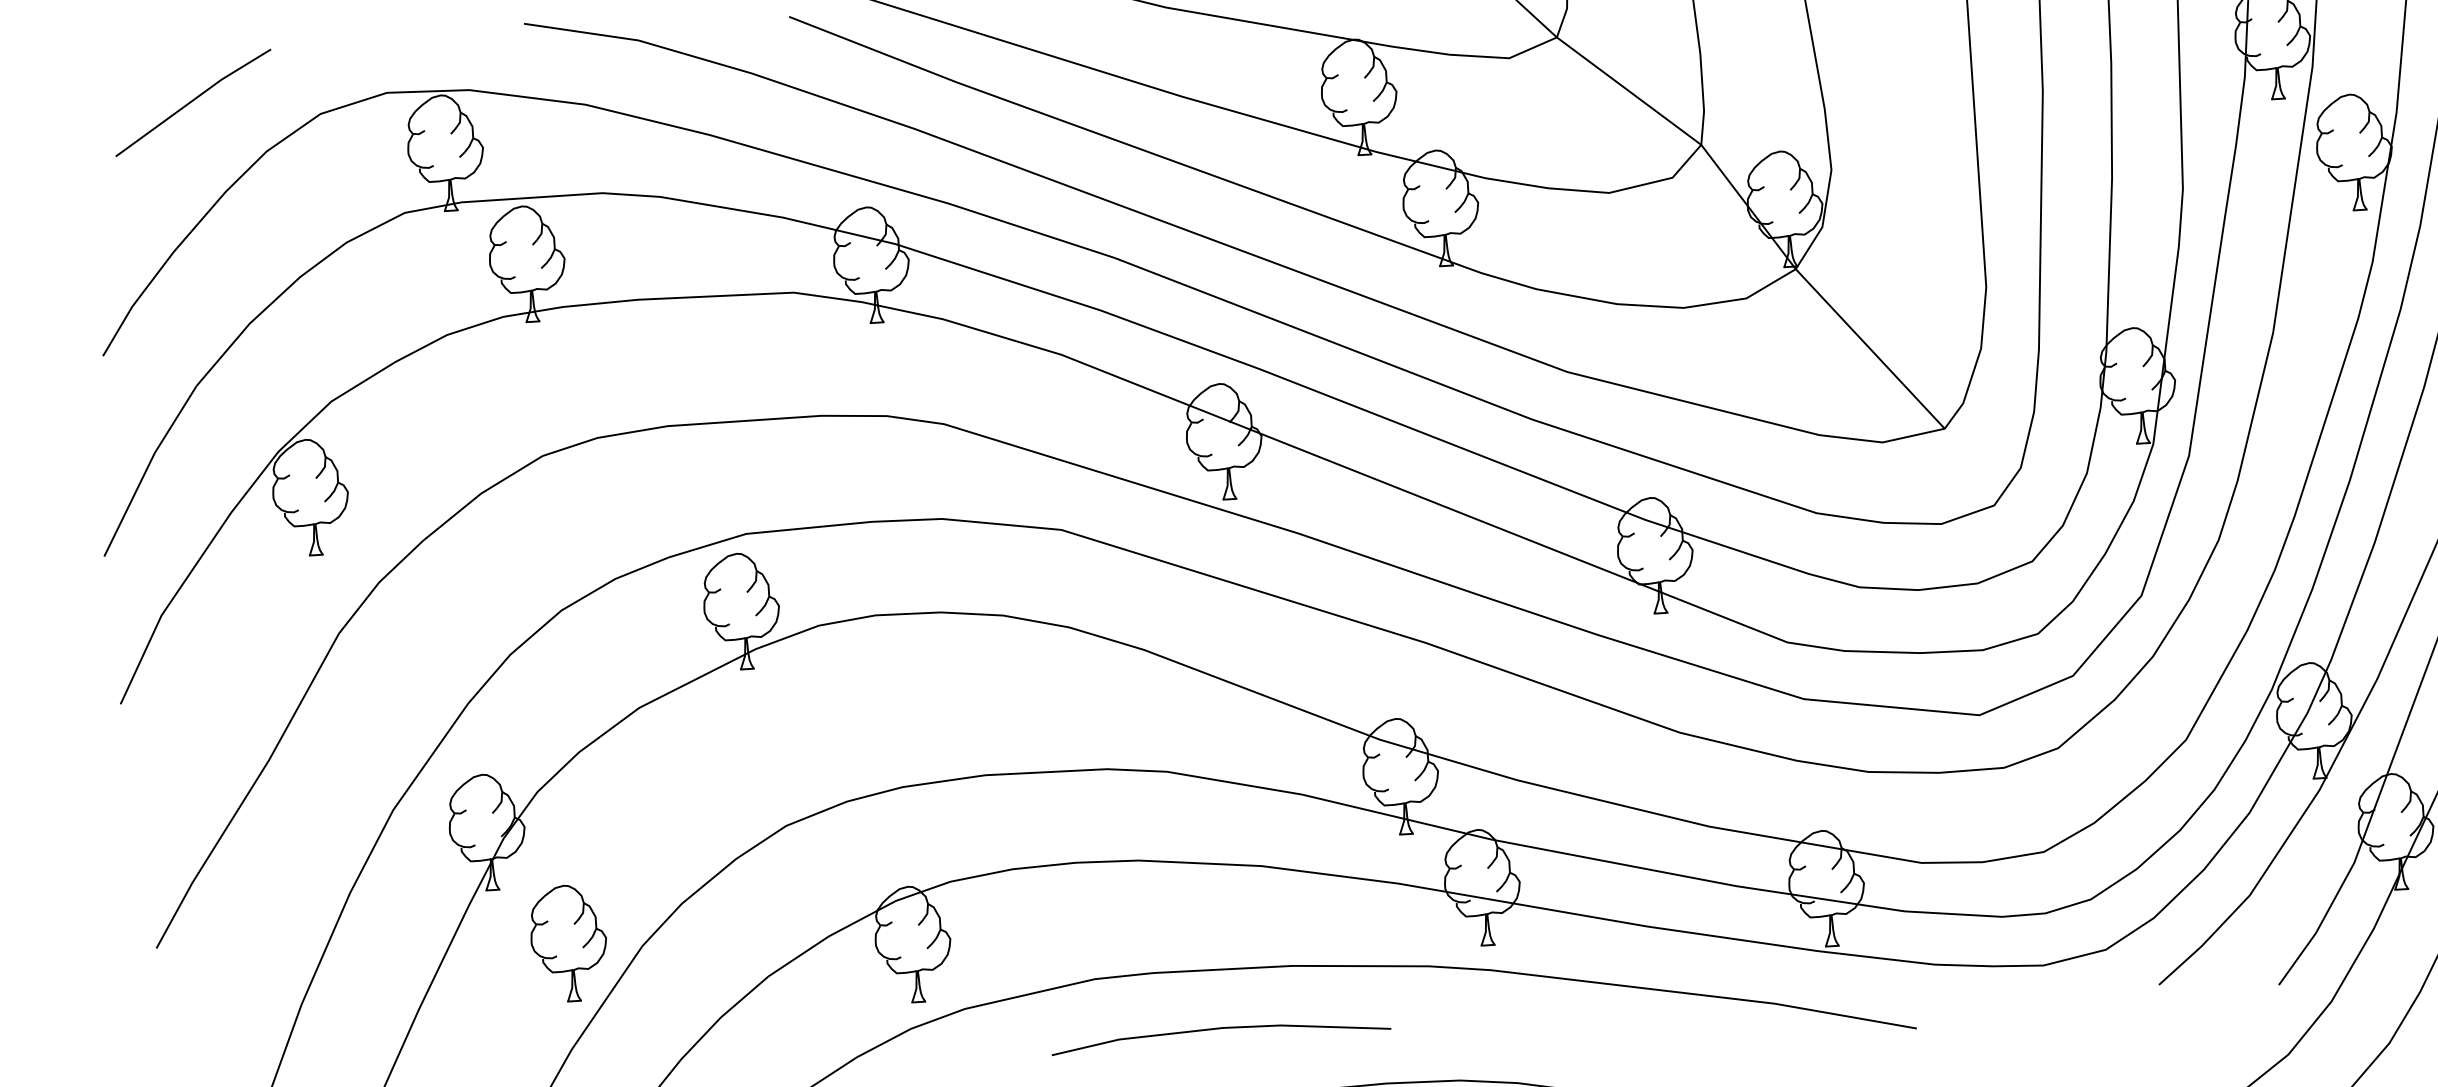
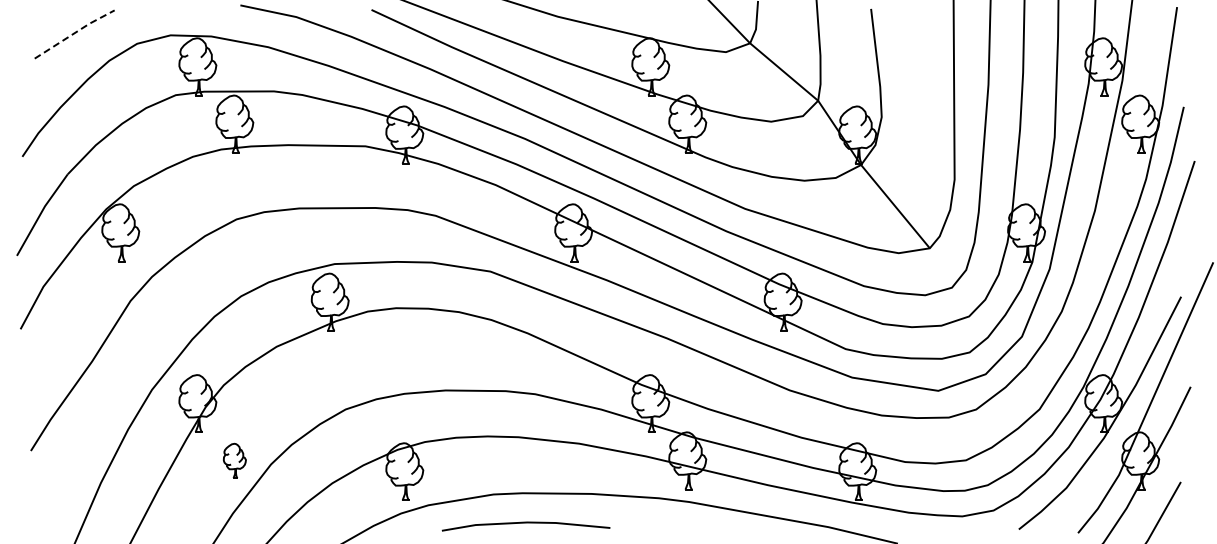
line: (194, 98) -> (75, 32), solid -> dashed
part: (568, 942) -> (234, 460), size x0.6
line: (1219, 1030) -> (525, 523), moved

